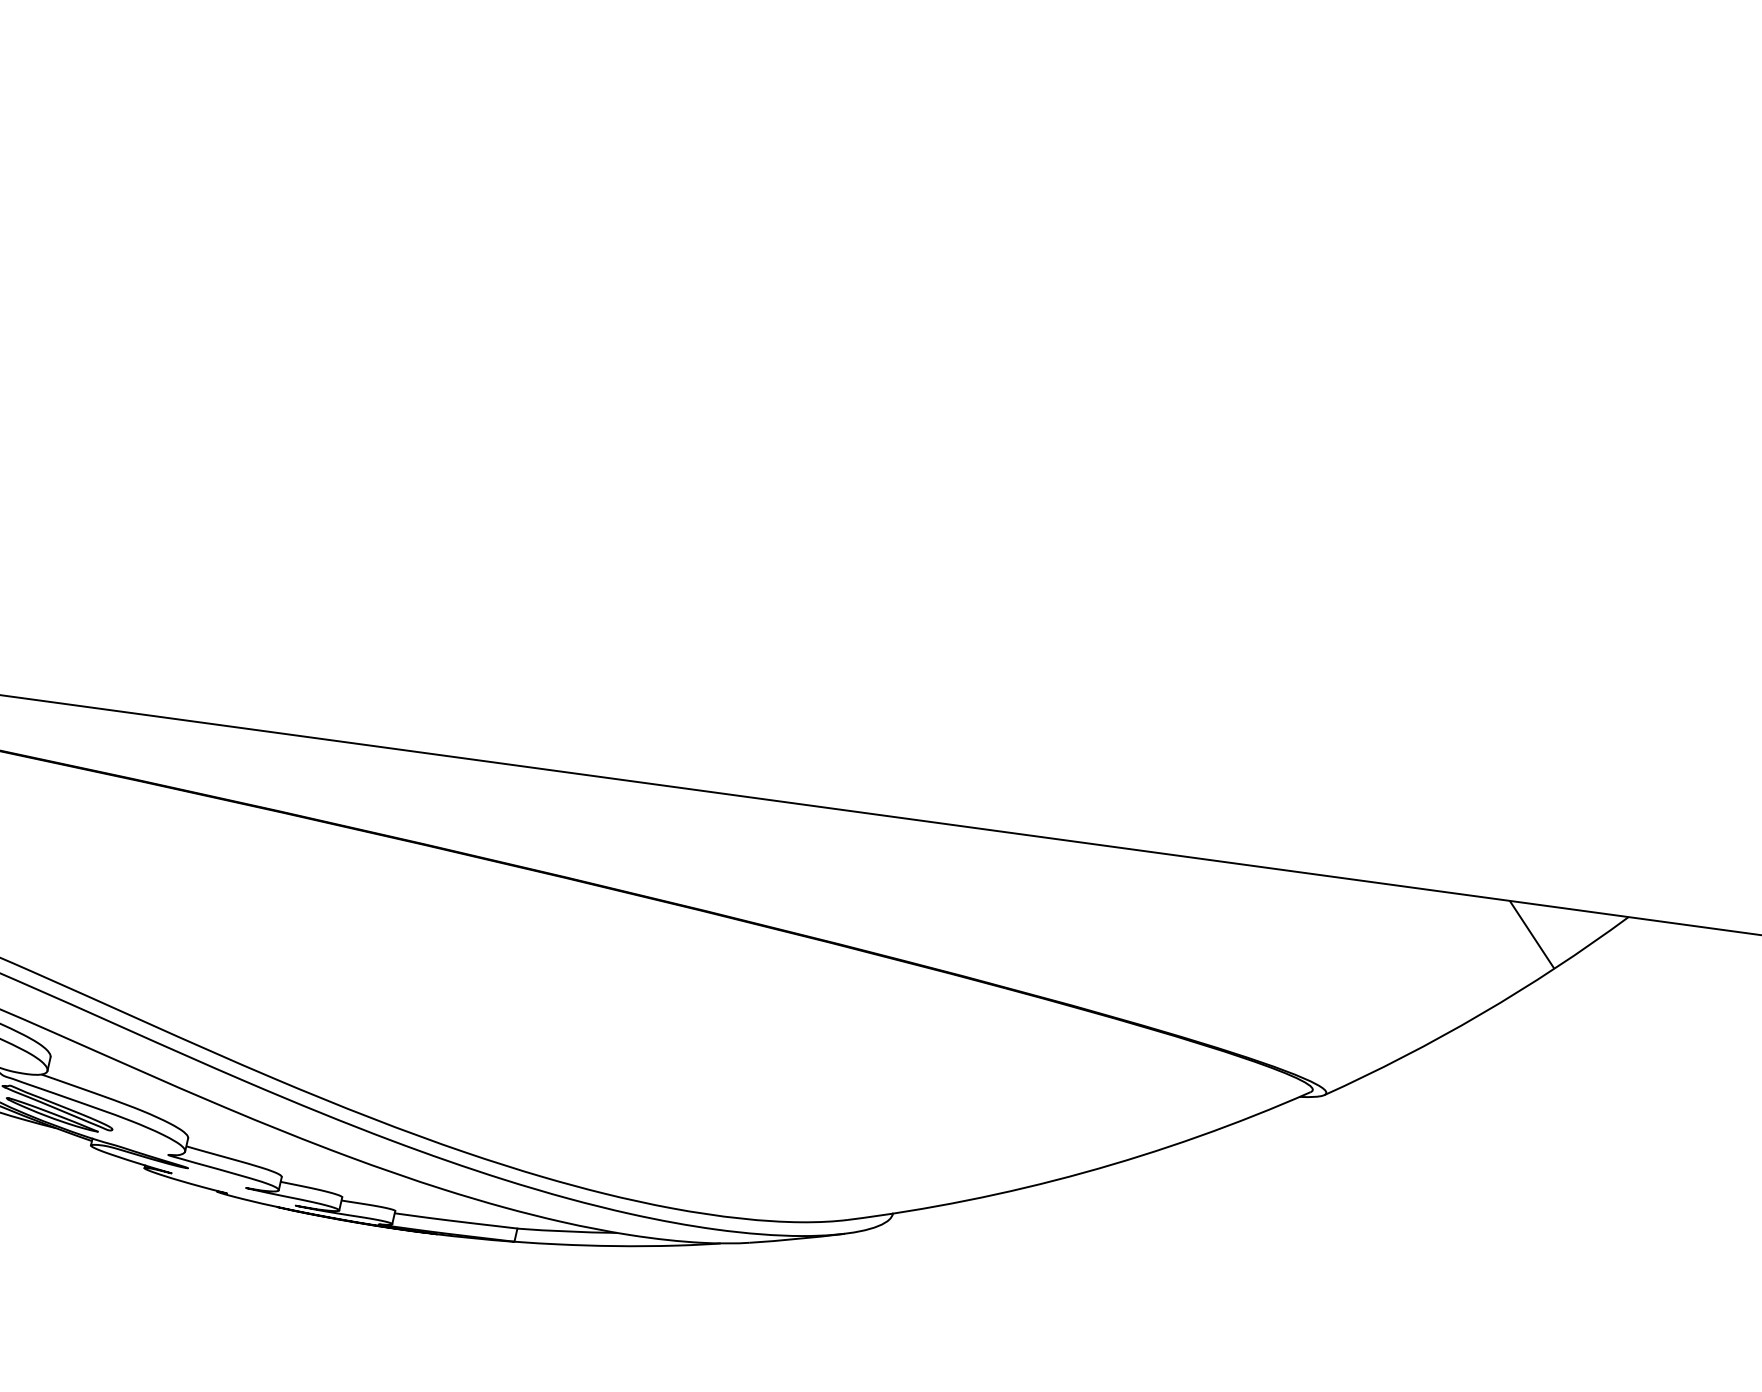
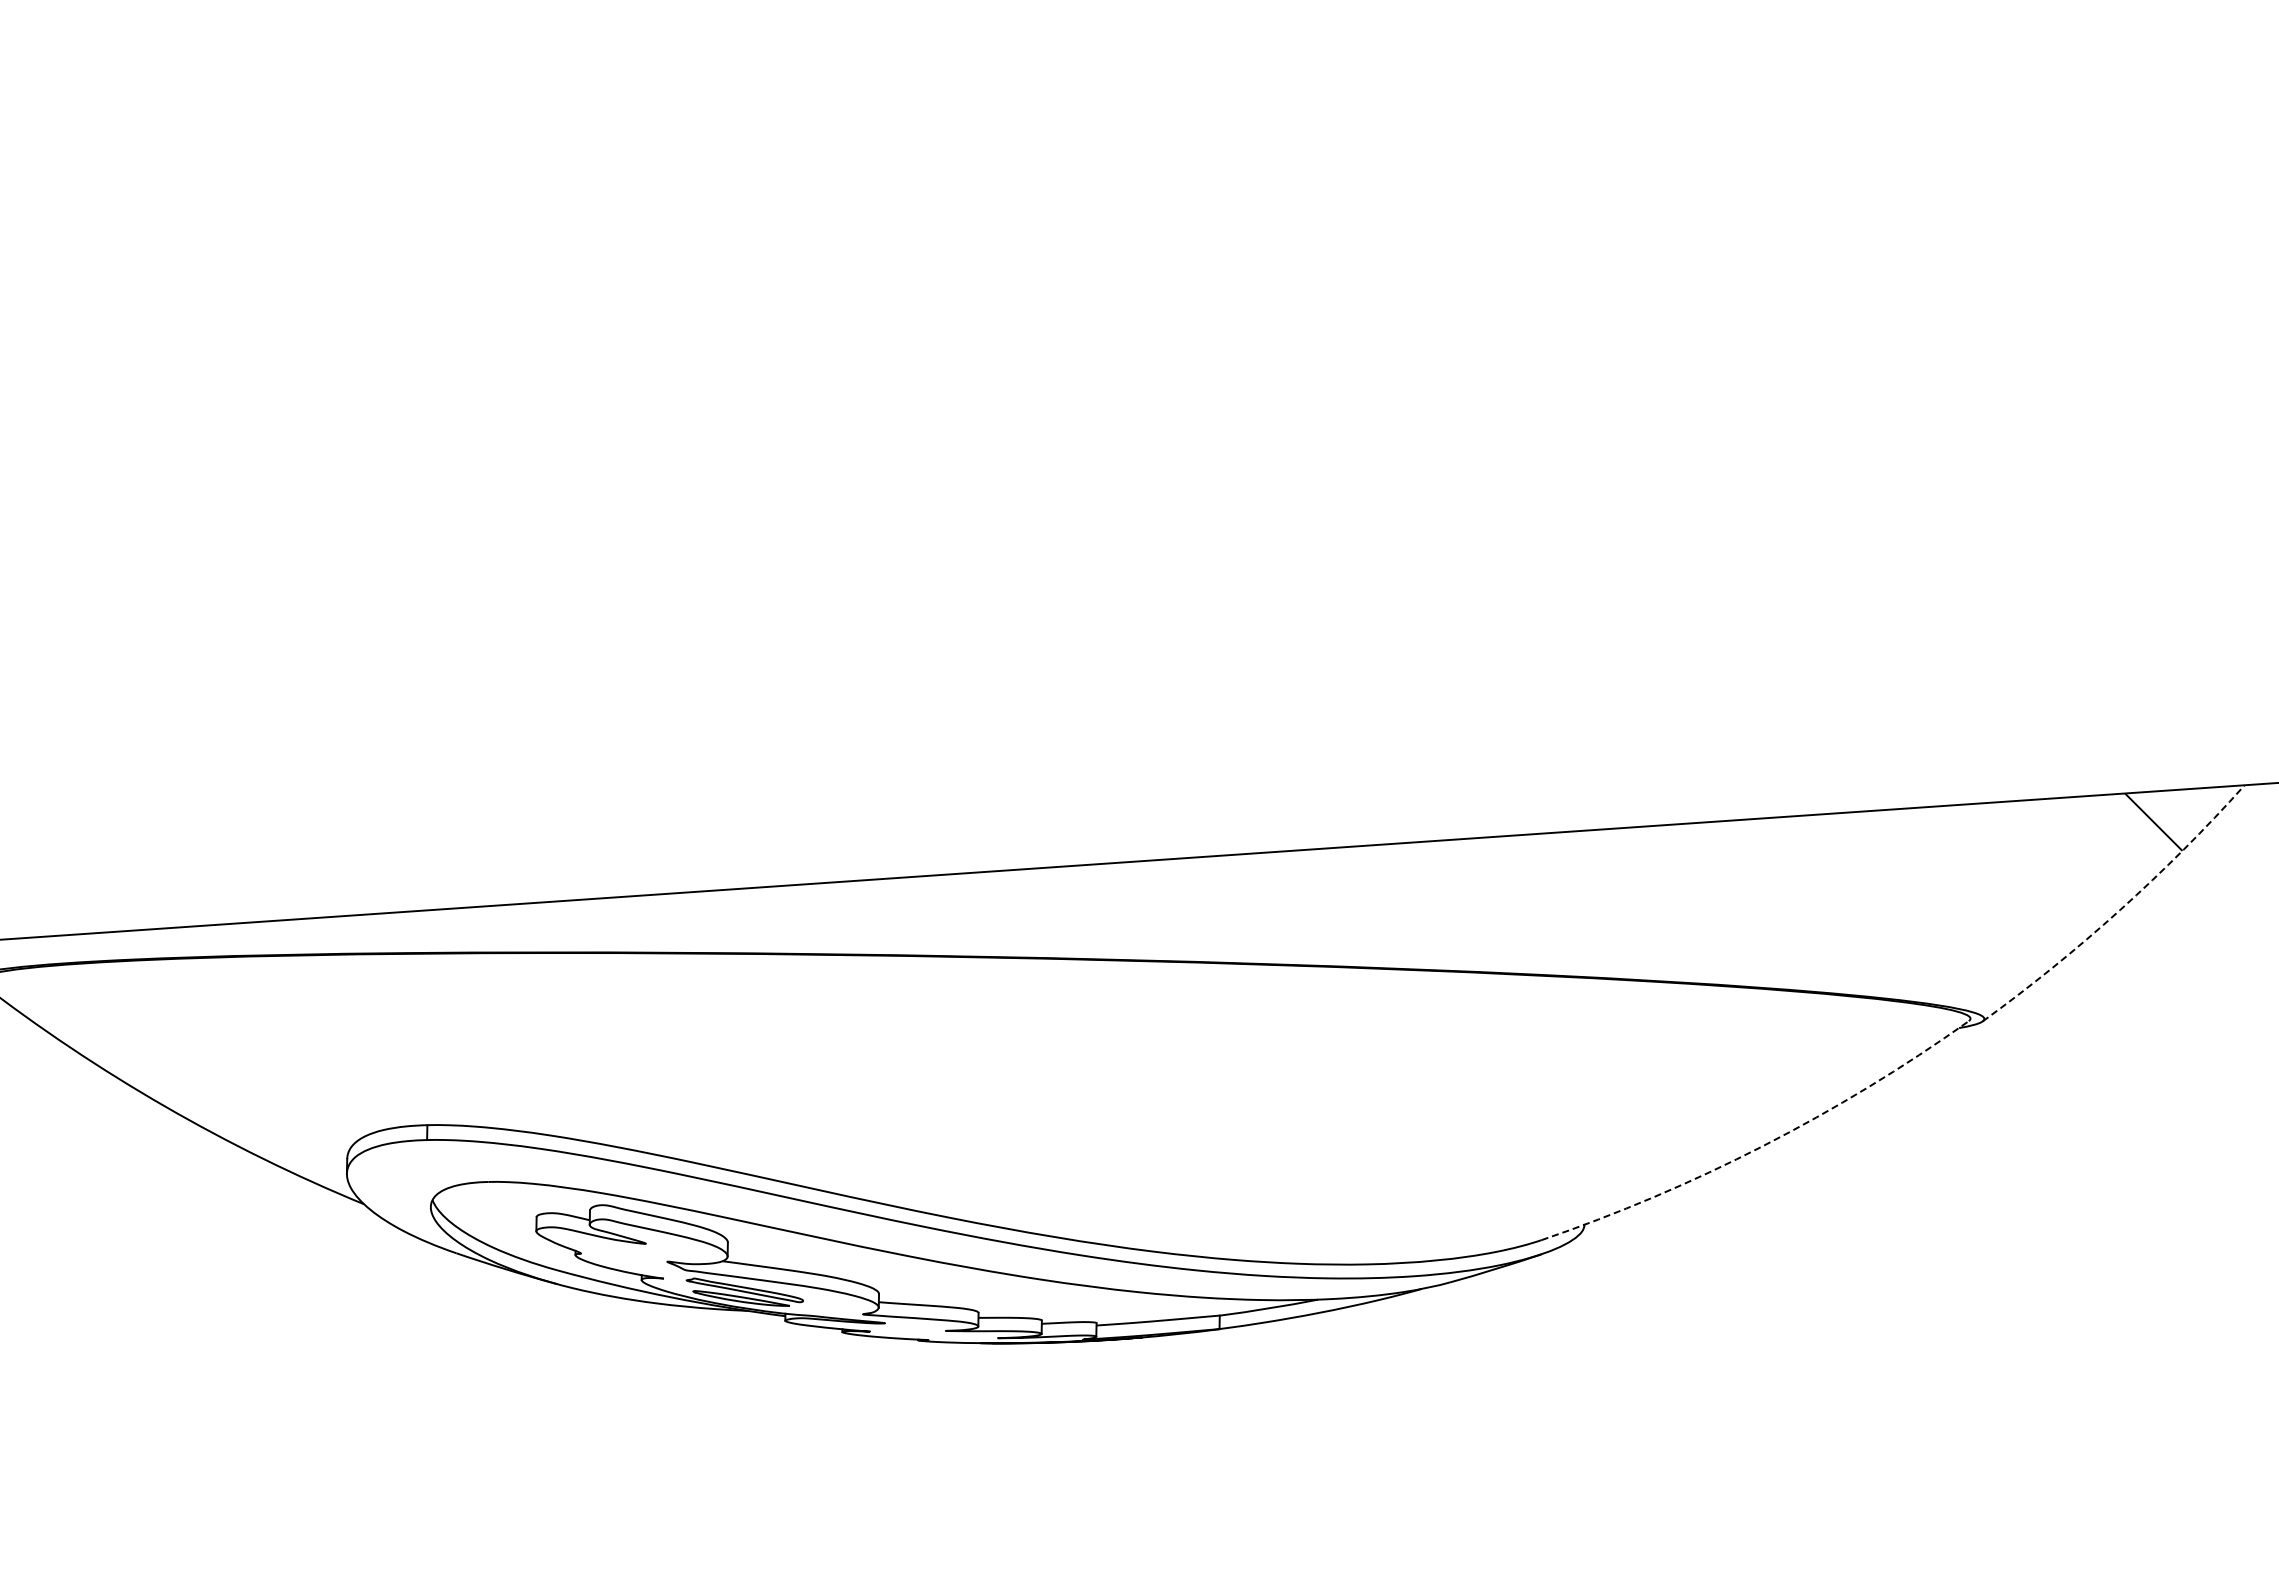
arc: (1480, 1014) -> (2119, 910), solid -> dashed
arc: (1084, 1173) -> (1763, 1146), solid -> dashed

